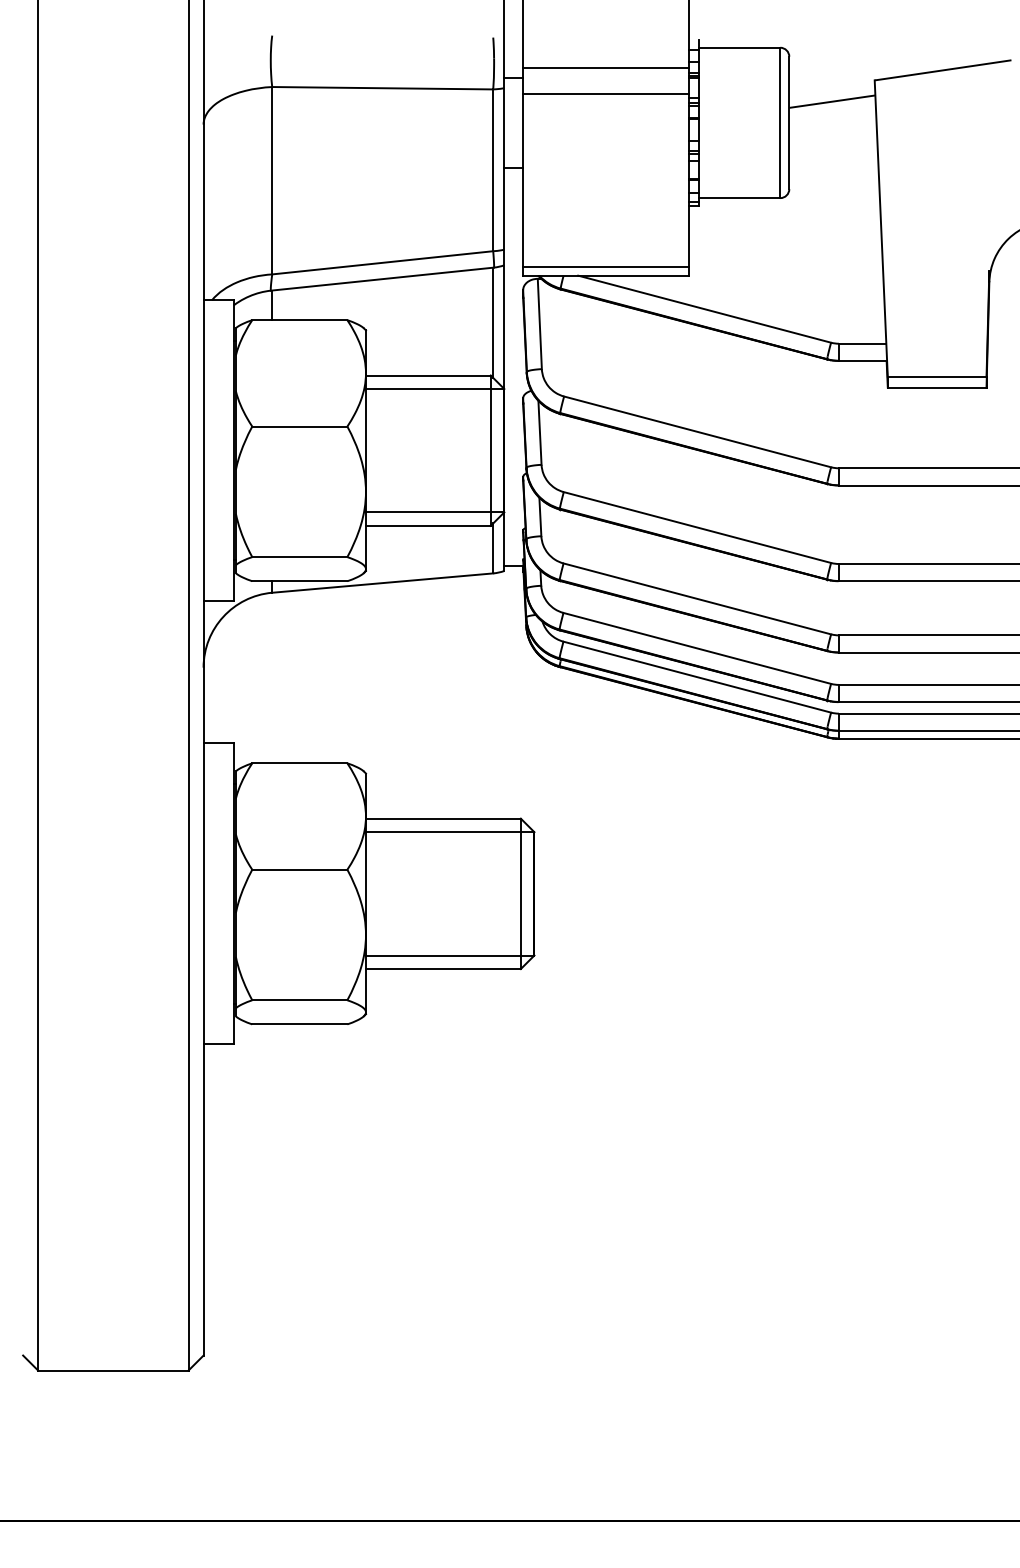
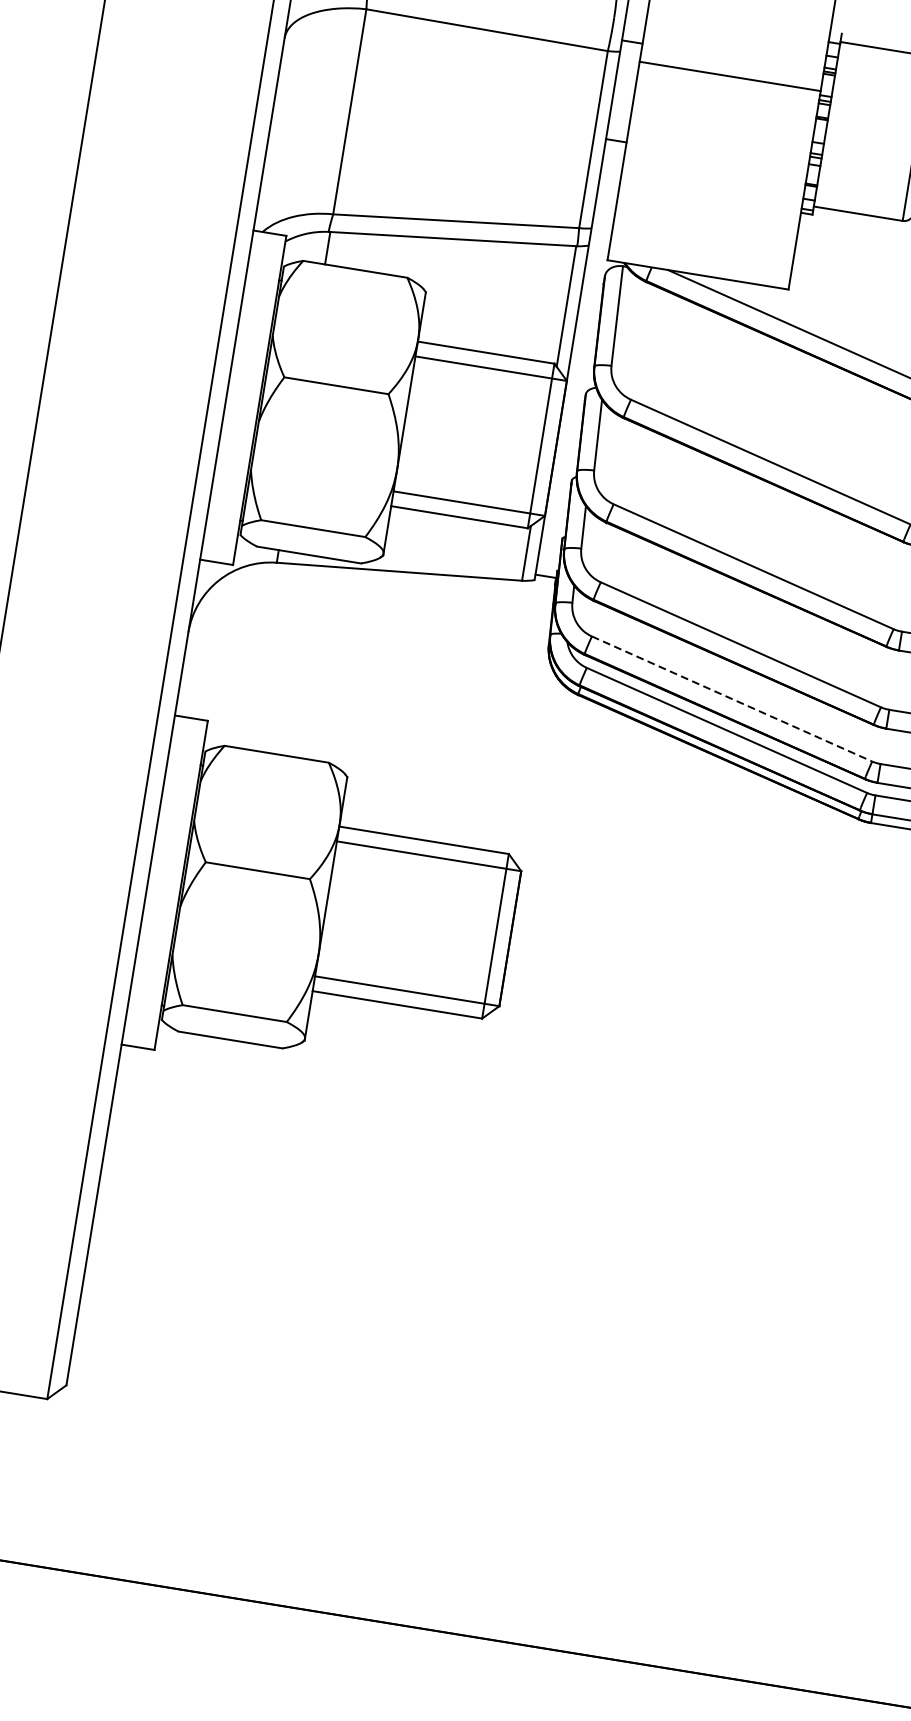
line: (605, 68) -> (734, 48), removed
line: (605, 267) -> (699, 265), removed
line: (697, 648) -> (732, 699), solid -> dashed

